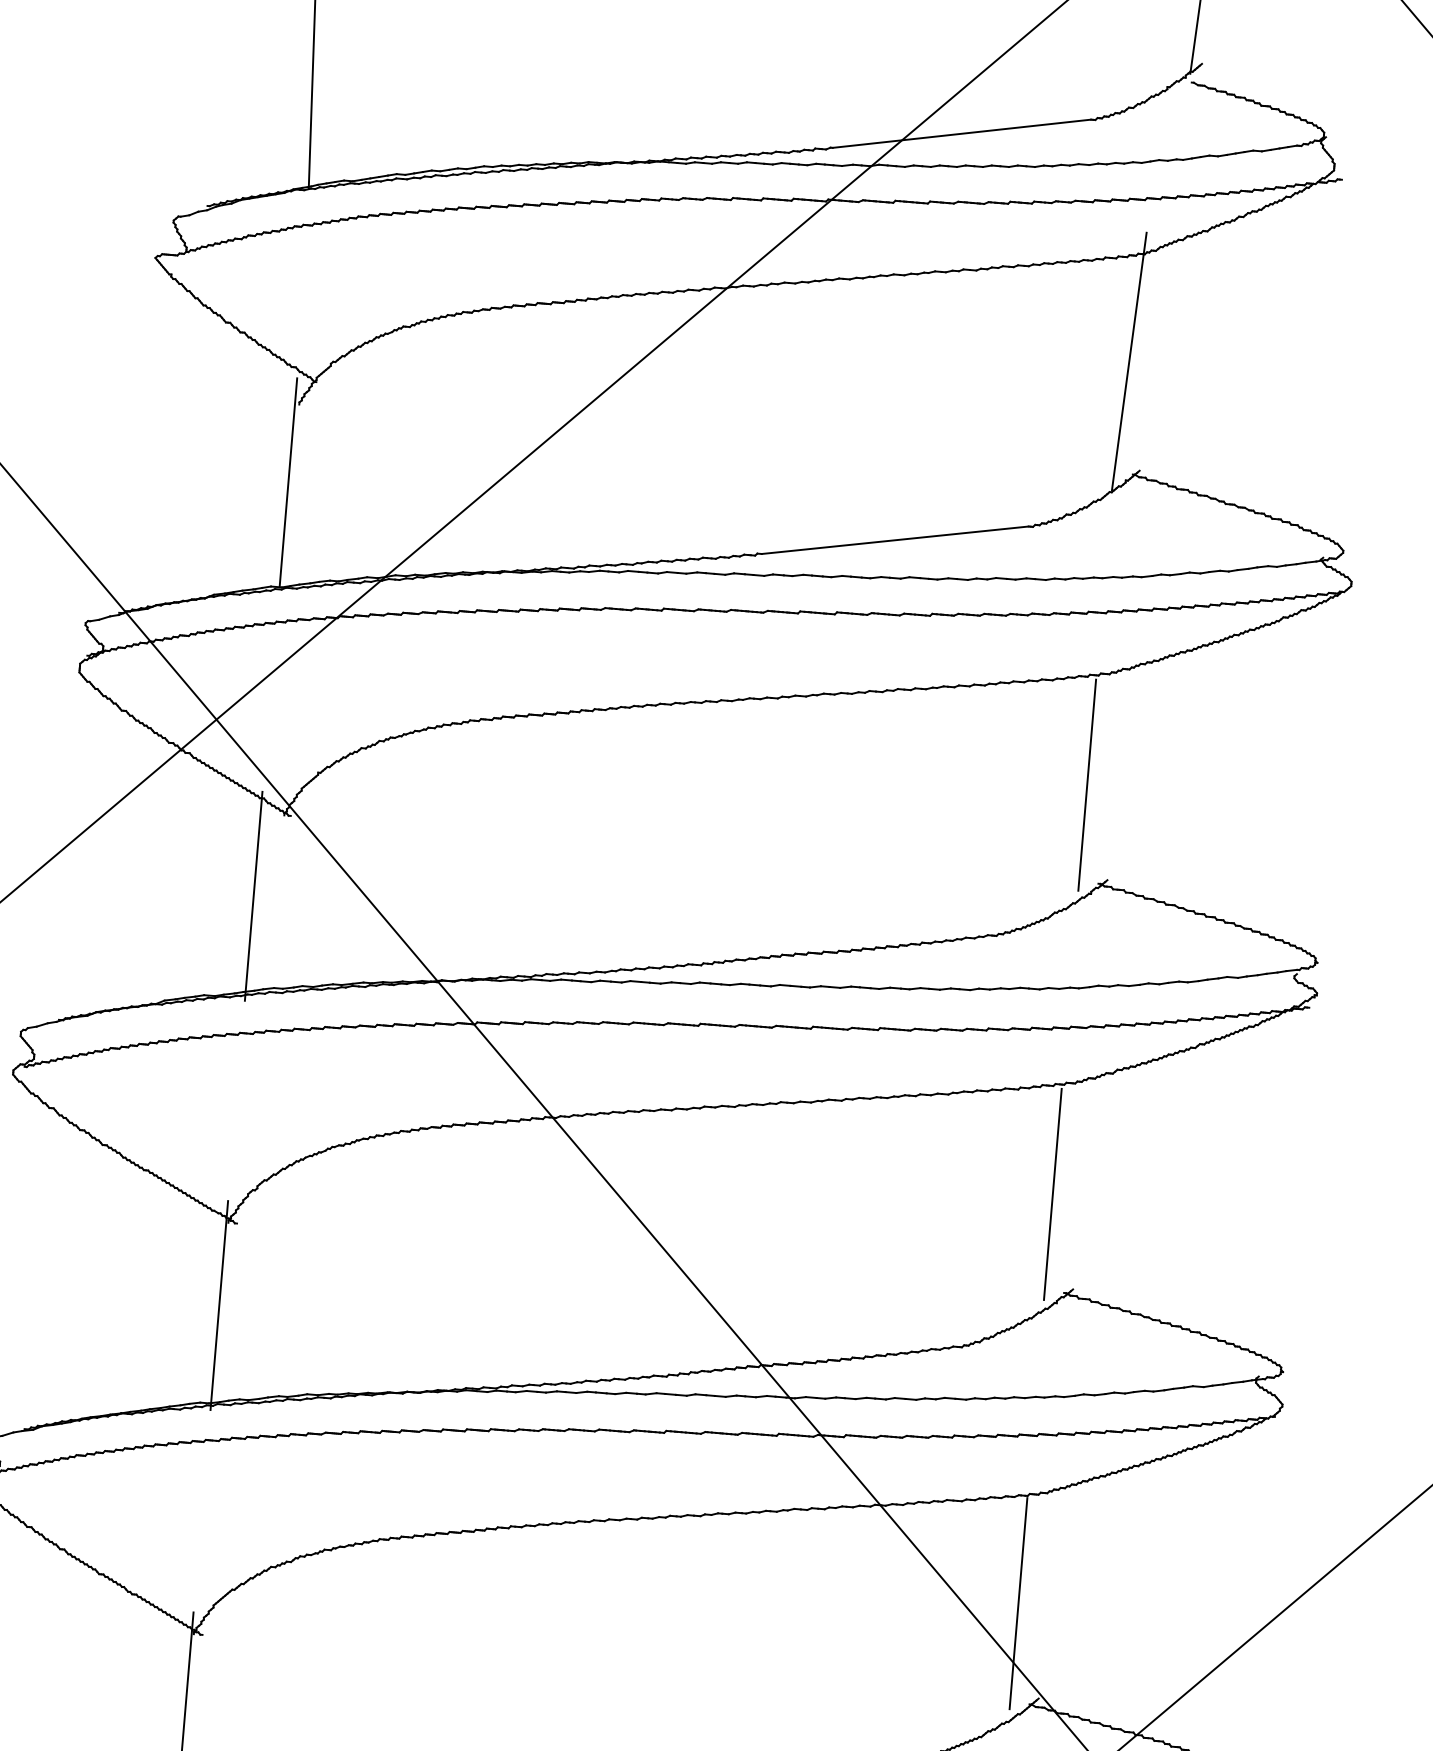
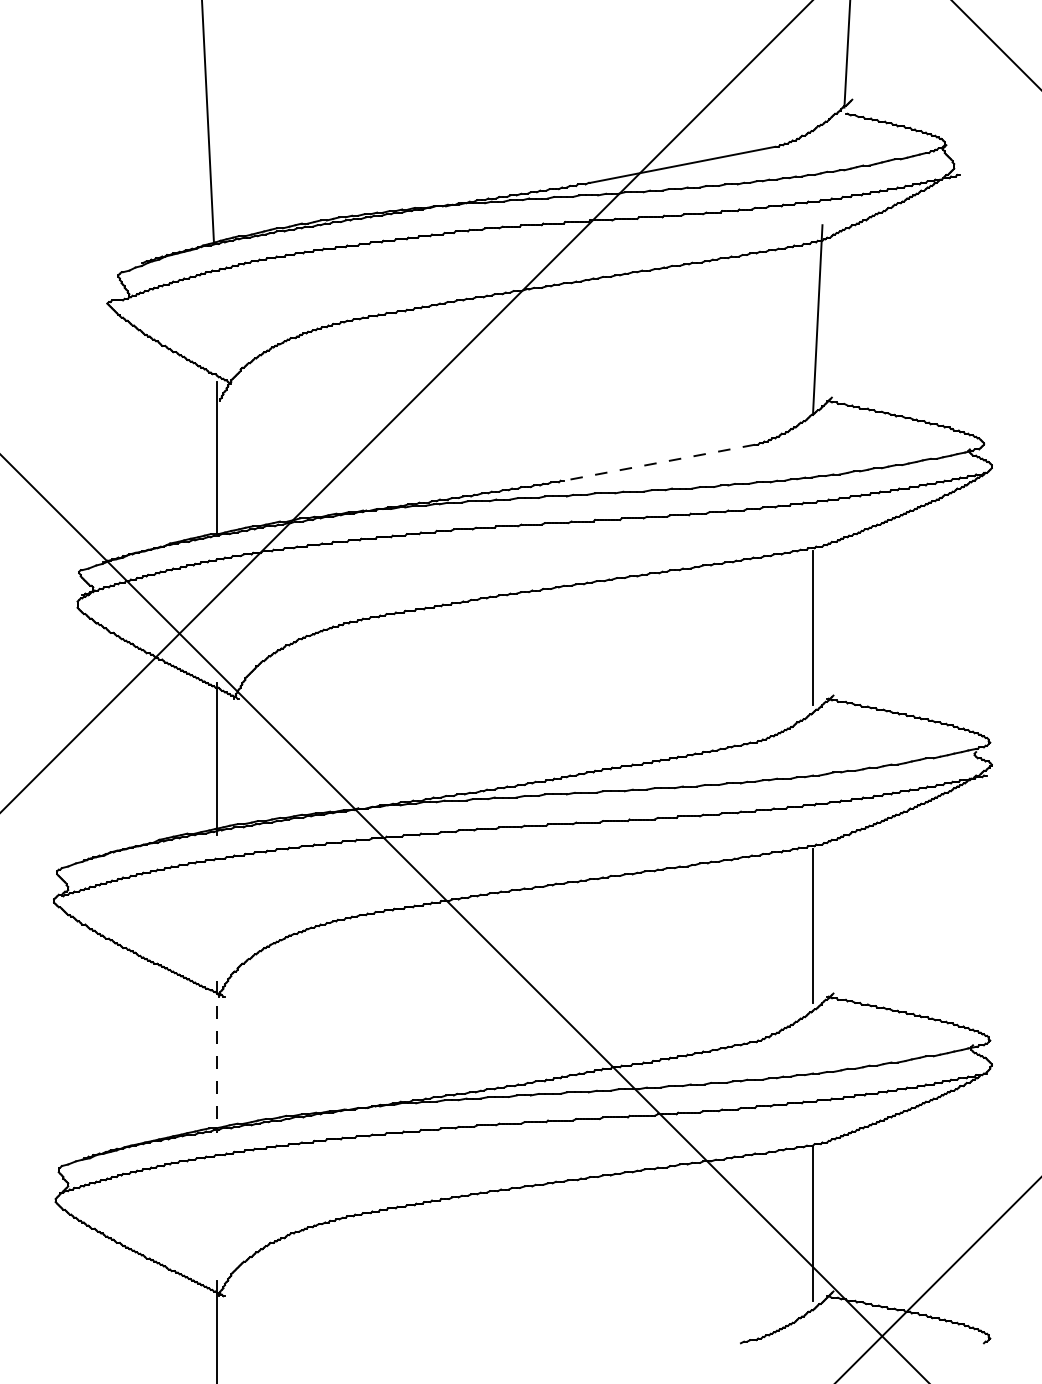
line: (894, 539) -> (658, 462), solid -> dashed
line: (219, 1306) -> (217, 1057), solid -> dashed

